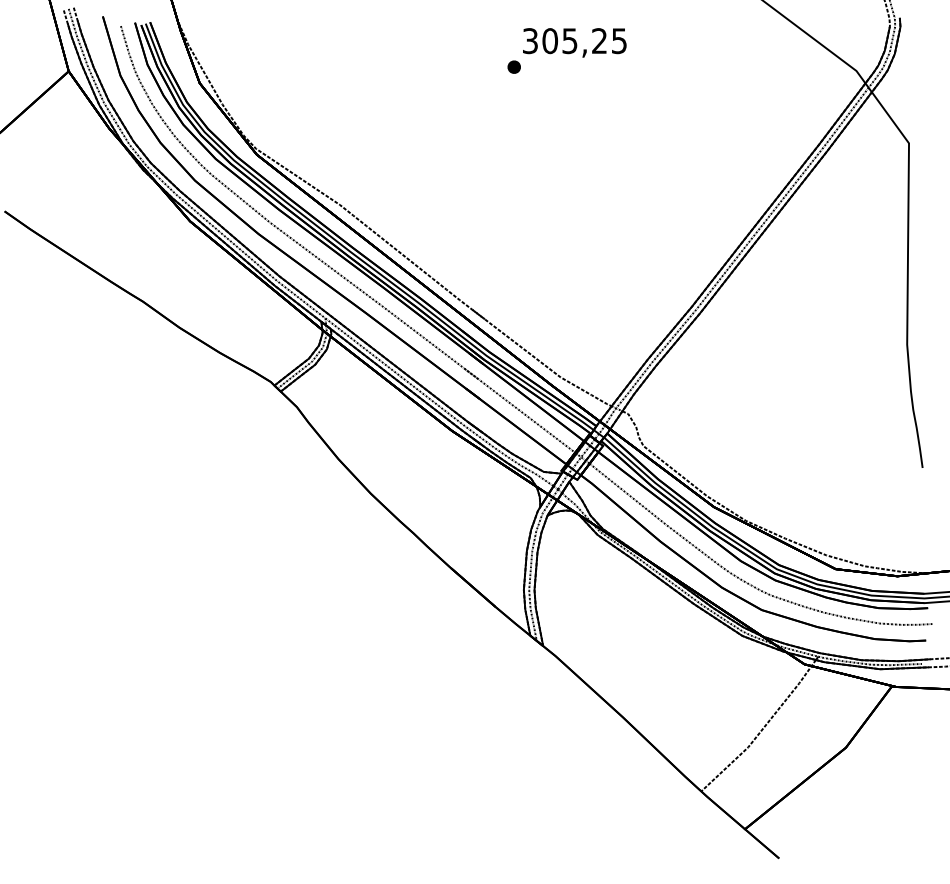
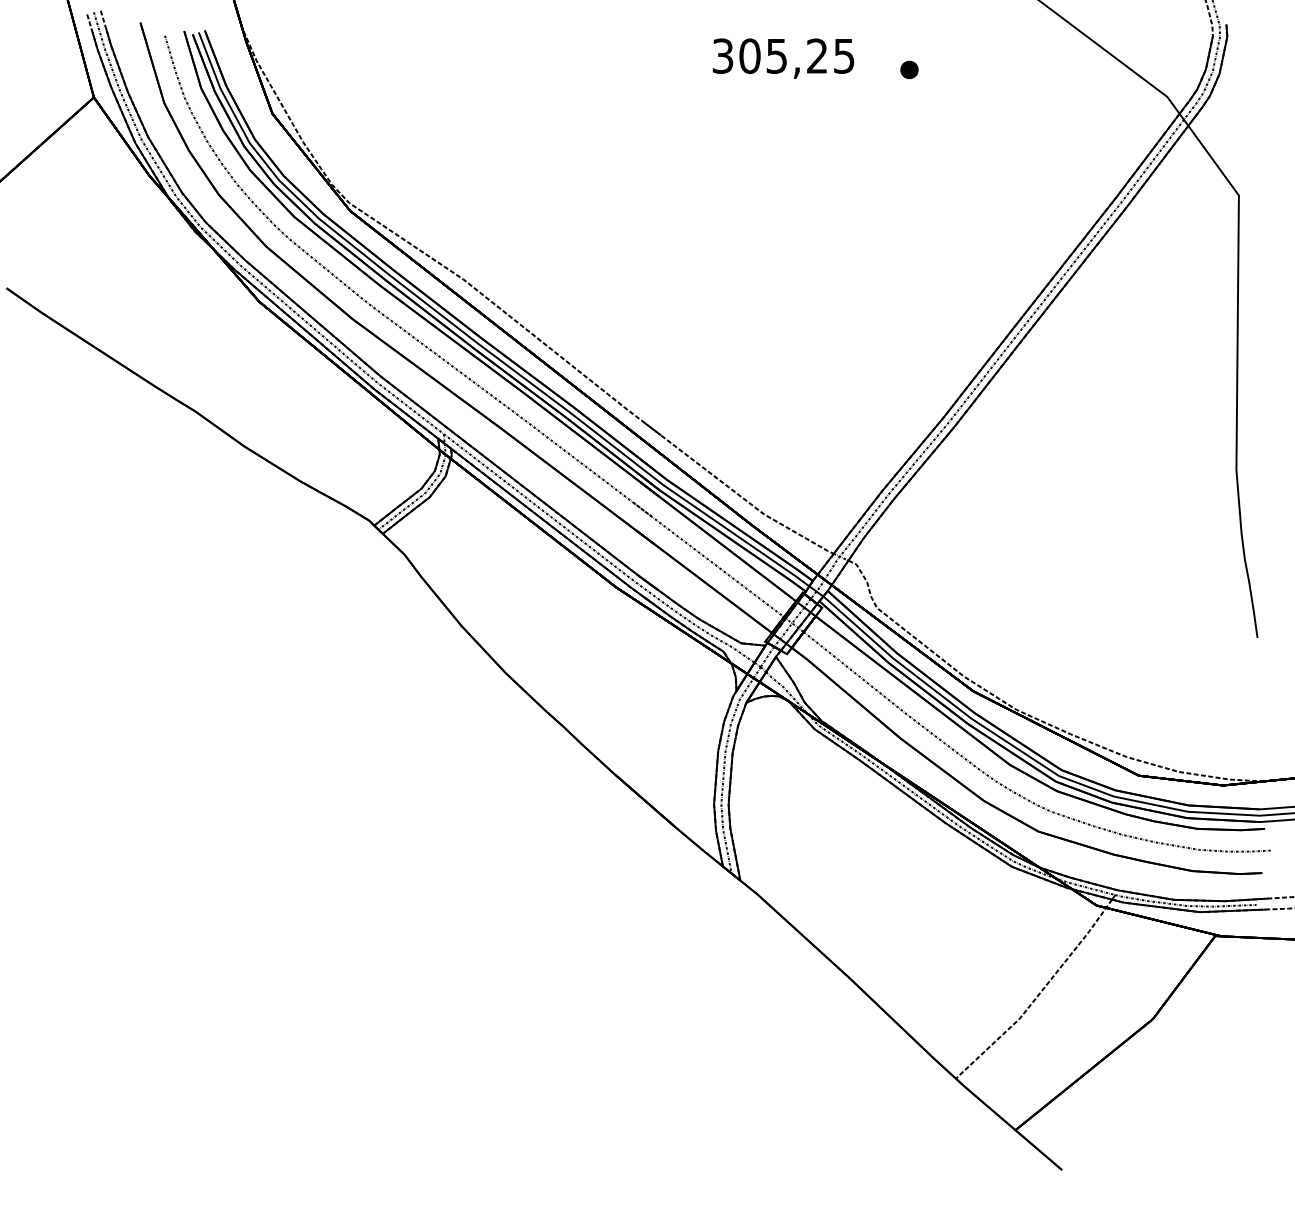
part: (513, 66) -> (908, 69), moved

